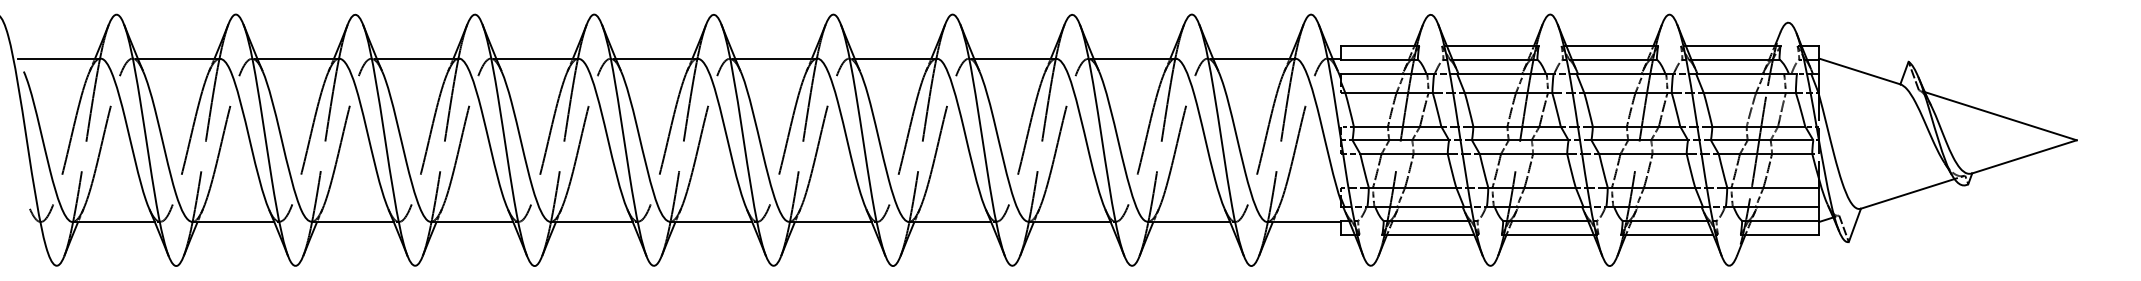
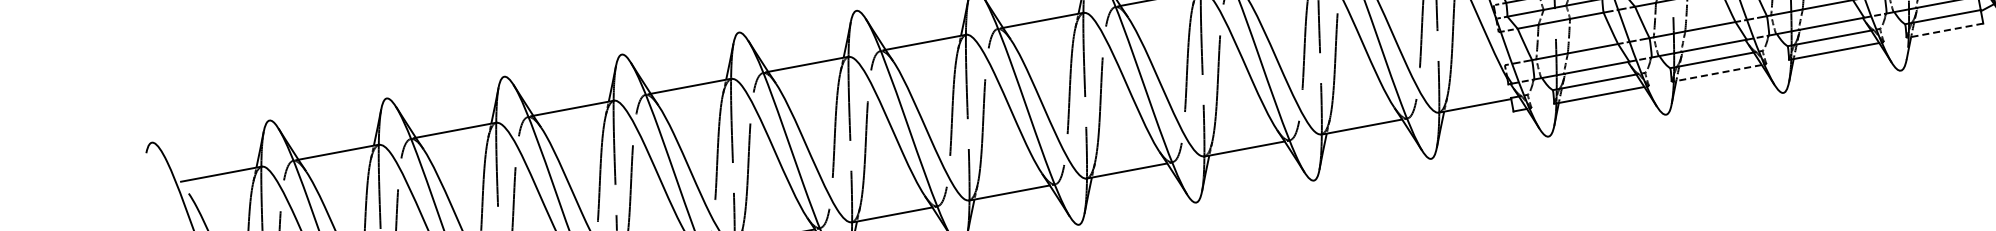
line: (1547, 234) -> (1716, 73), solid -> dashed
line: (1779, 234) -> (1944, 30), solid -> dashed

